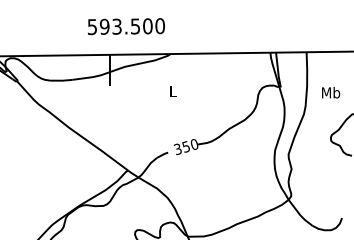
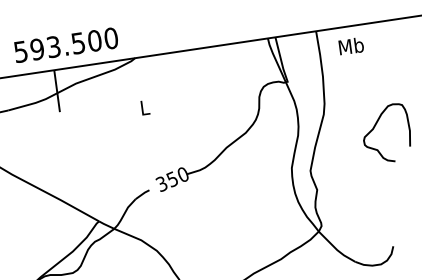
text: (126, 26) -> (66, 44), moved
text: (331, 92) -> (351, 45), moved

